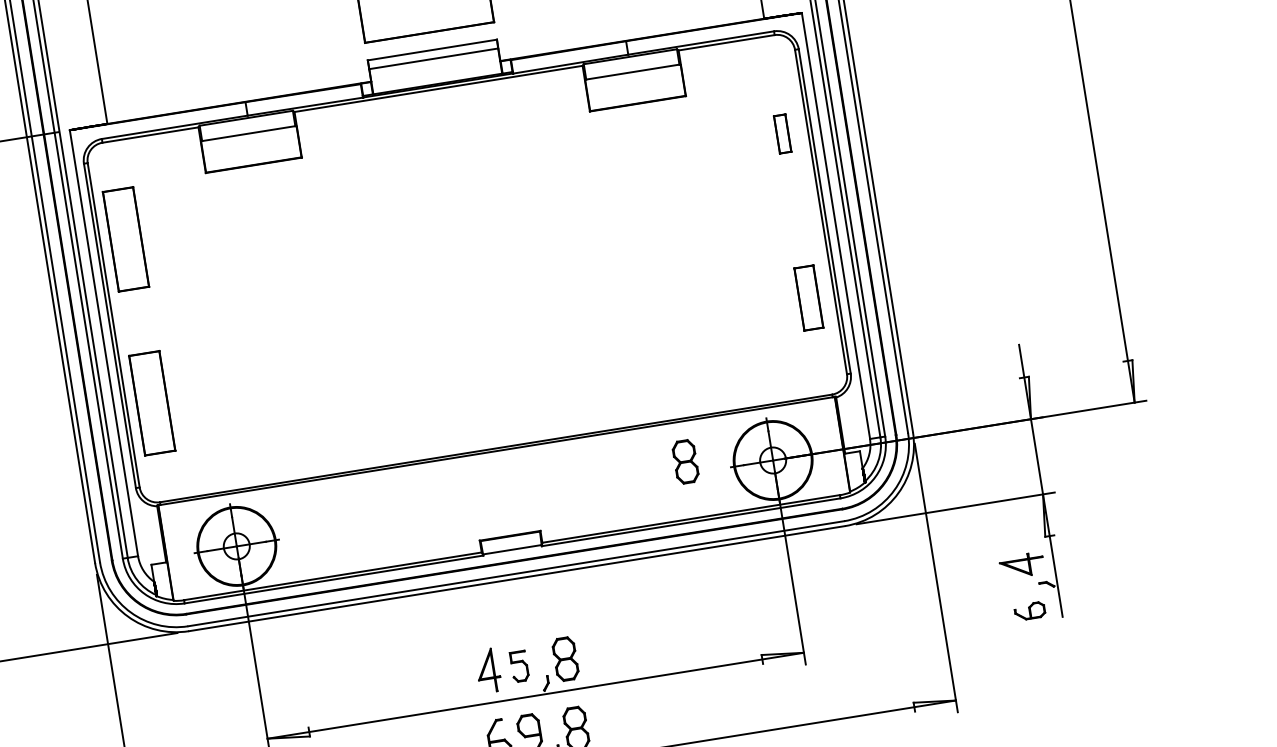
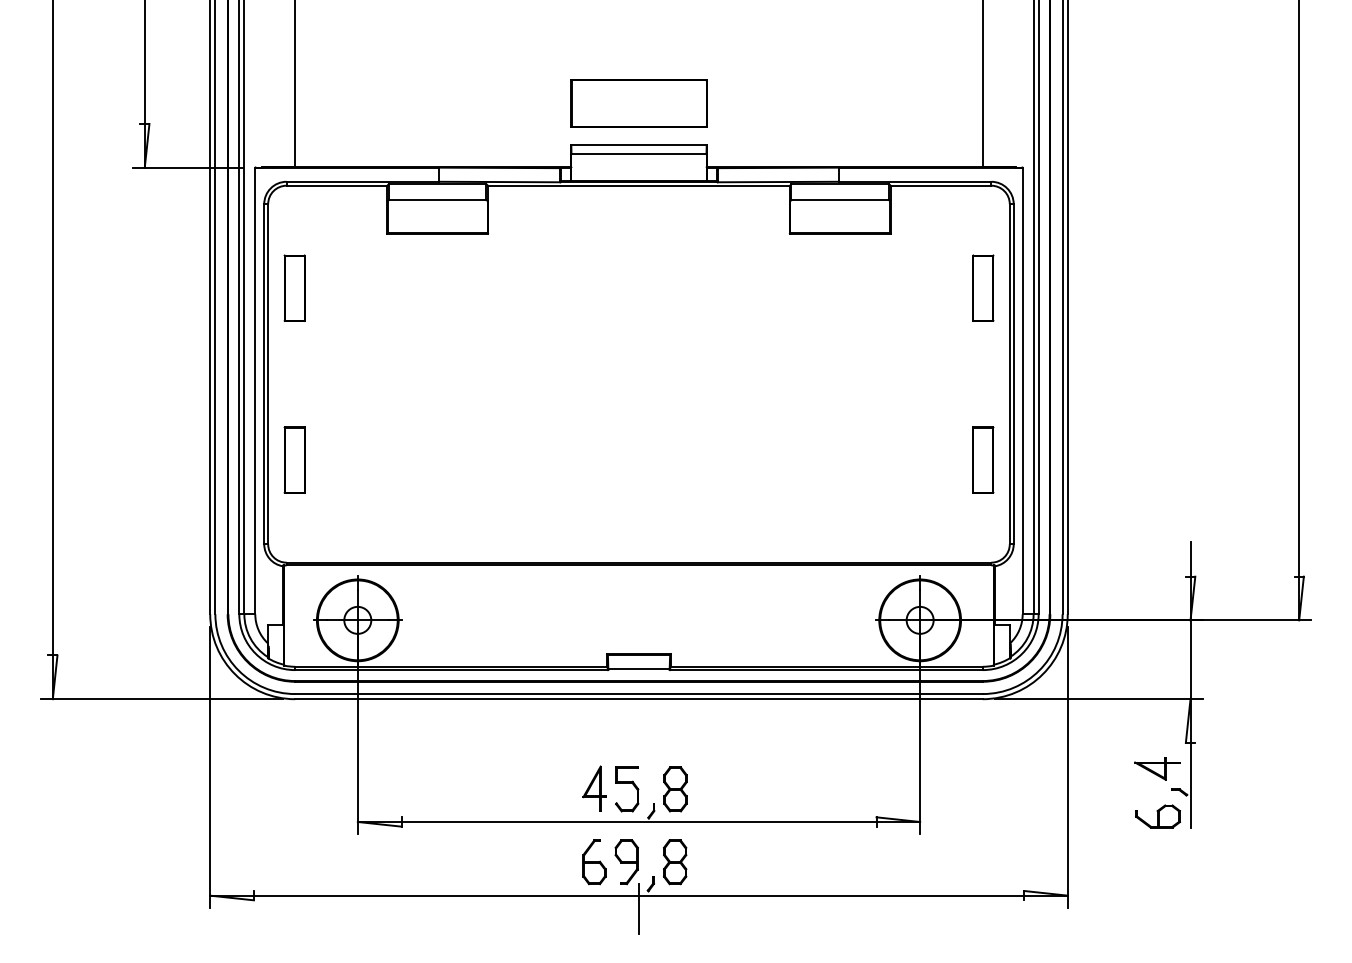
part: (782, 133) -> (983, 287), size x1.67
part: (125, 238) -> (294, 287), size x0.62
part: (151, 402) -> (294, 459), size x0.62
part: (685, 461) -> (830, 607), removed
part: (1029, 611) -> (1157, 816), size x1.43
part: (519, 666) -> (627, 789), size x1.43

